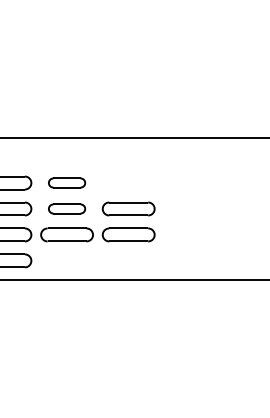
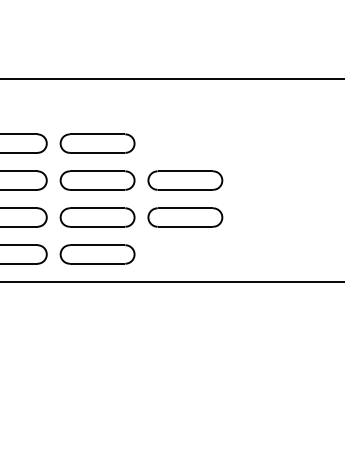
part: (66, 182) -> (96, 142), size x1.43
part: (66, 208) -> (96, 179), size x1.43
part: (66, 260) -> (96, 253), added

